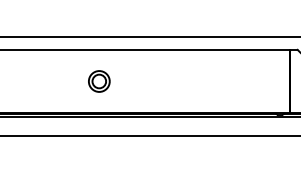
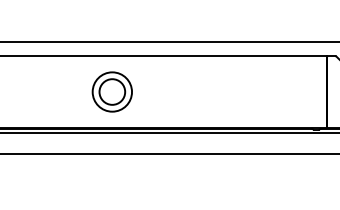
part: (98, 81) -> (111, 91), size x1.67

